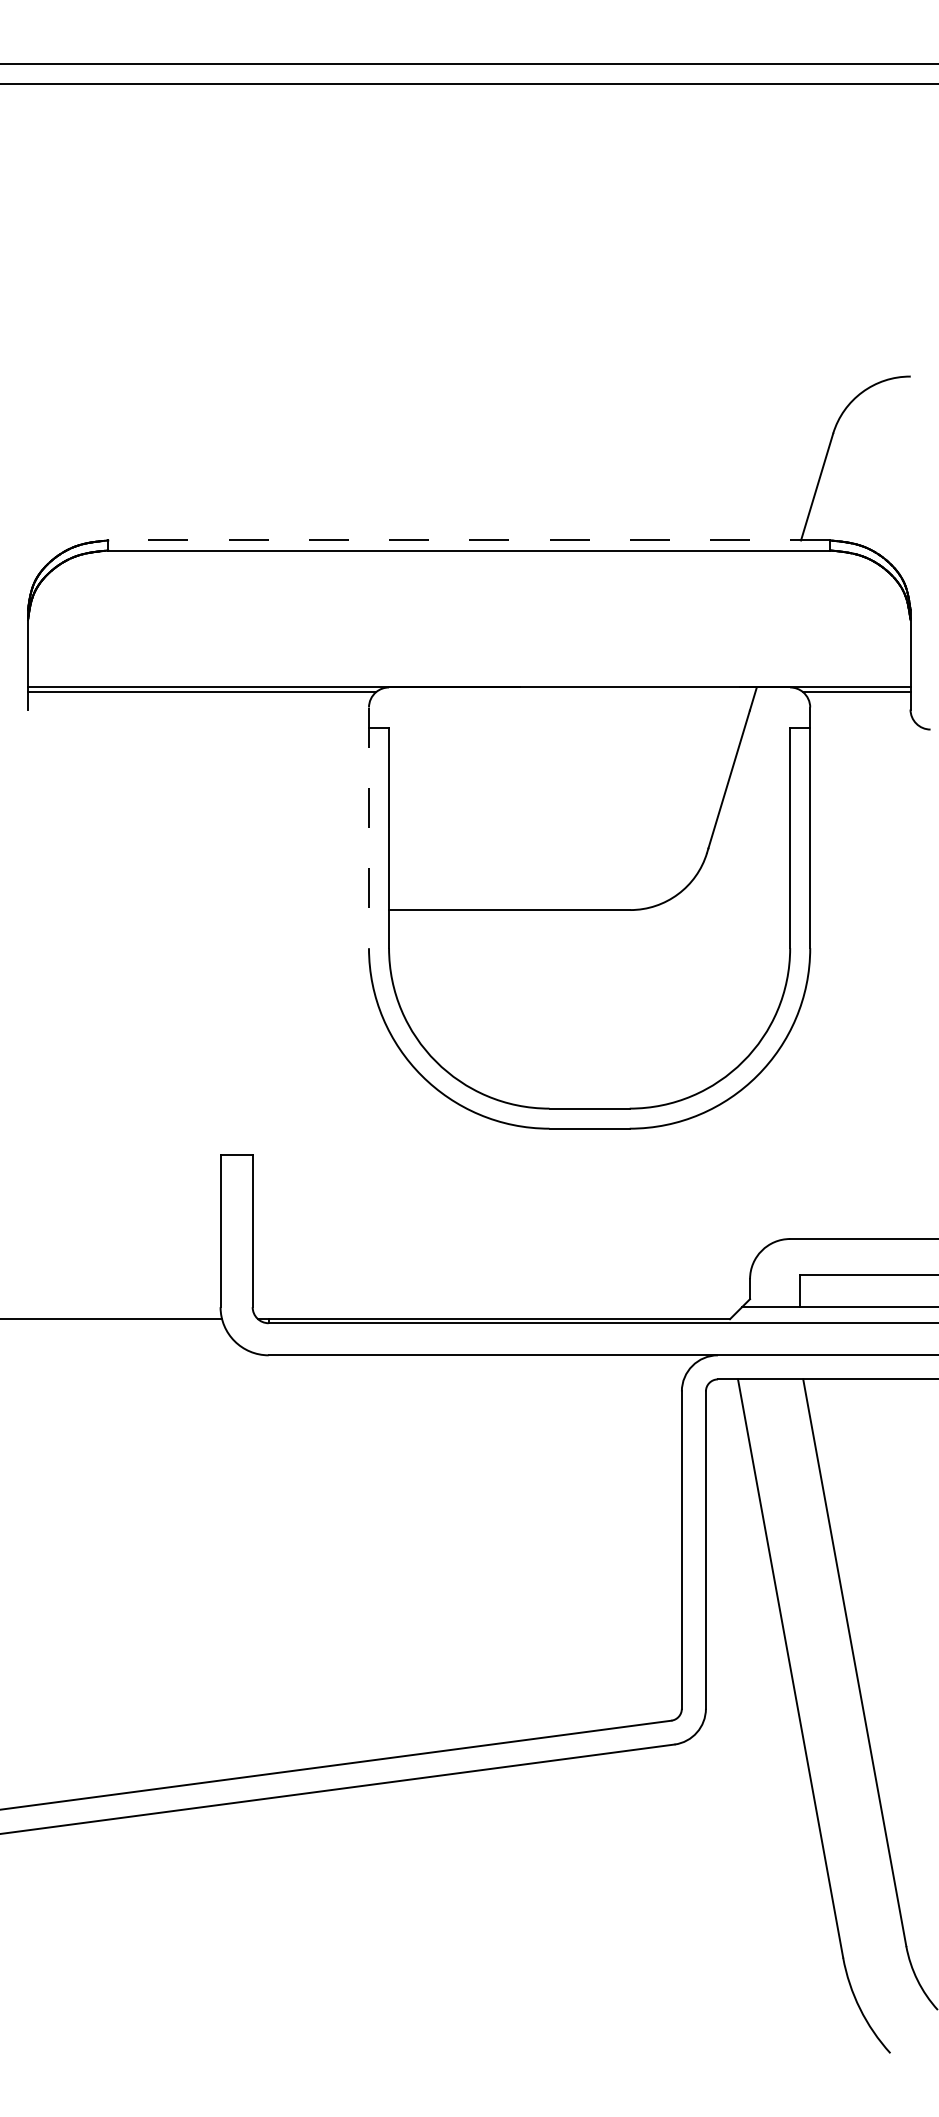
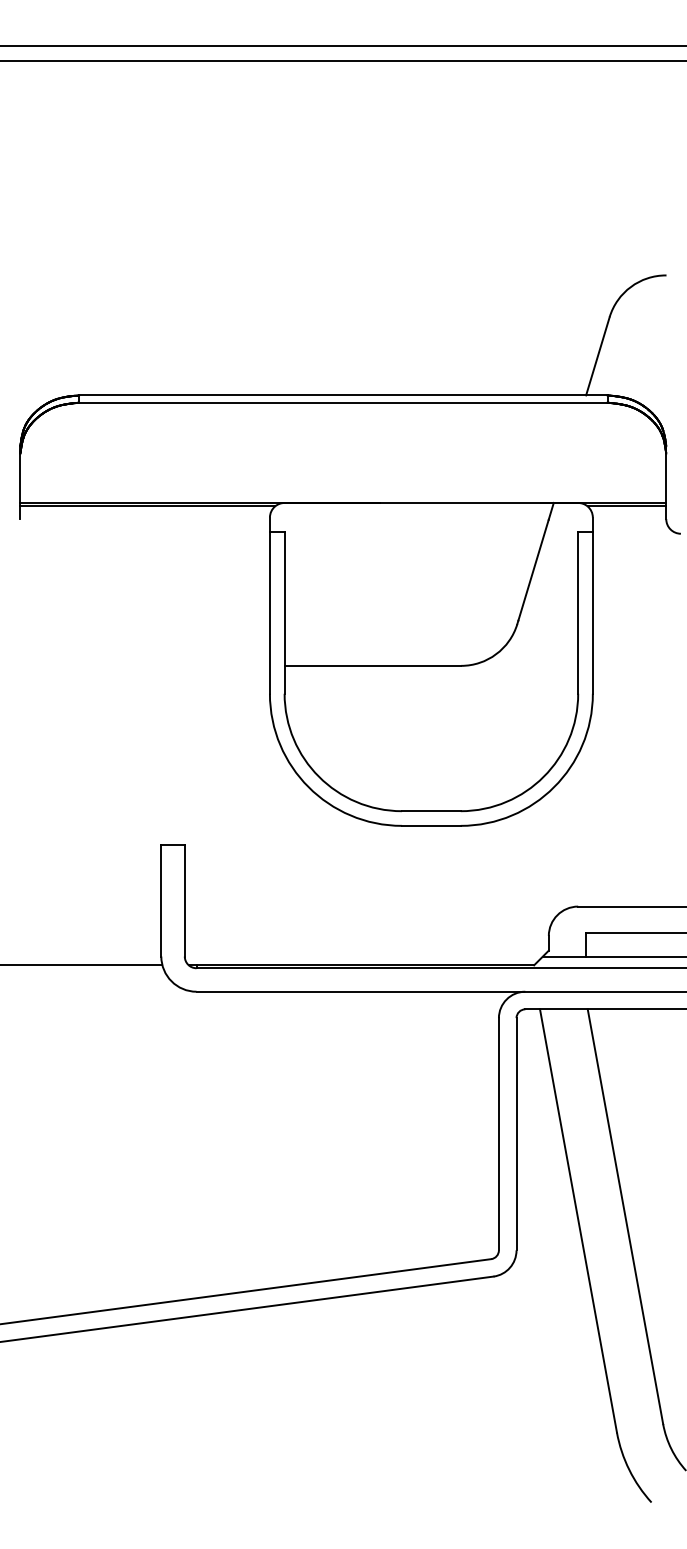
line: (468, 540) -> (342, 395), dashed -> solid
line: (368, 828) -> (269, 606), dashed -> solid

